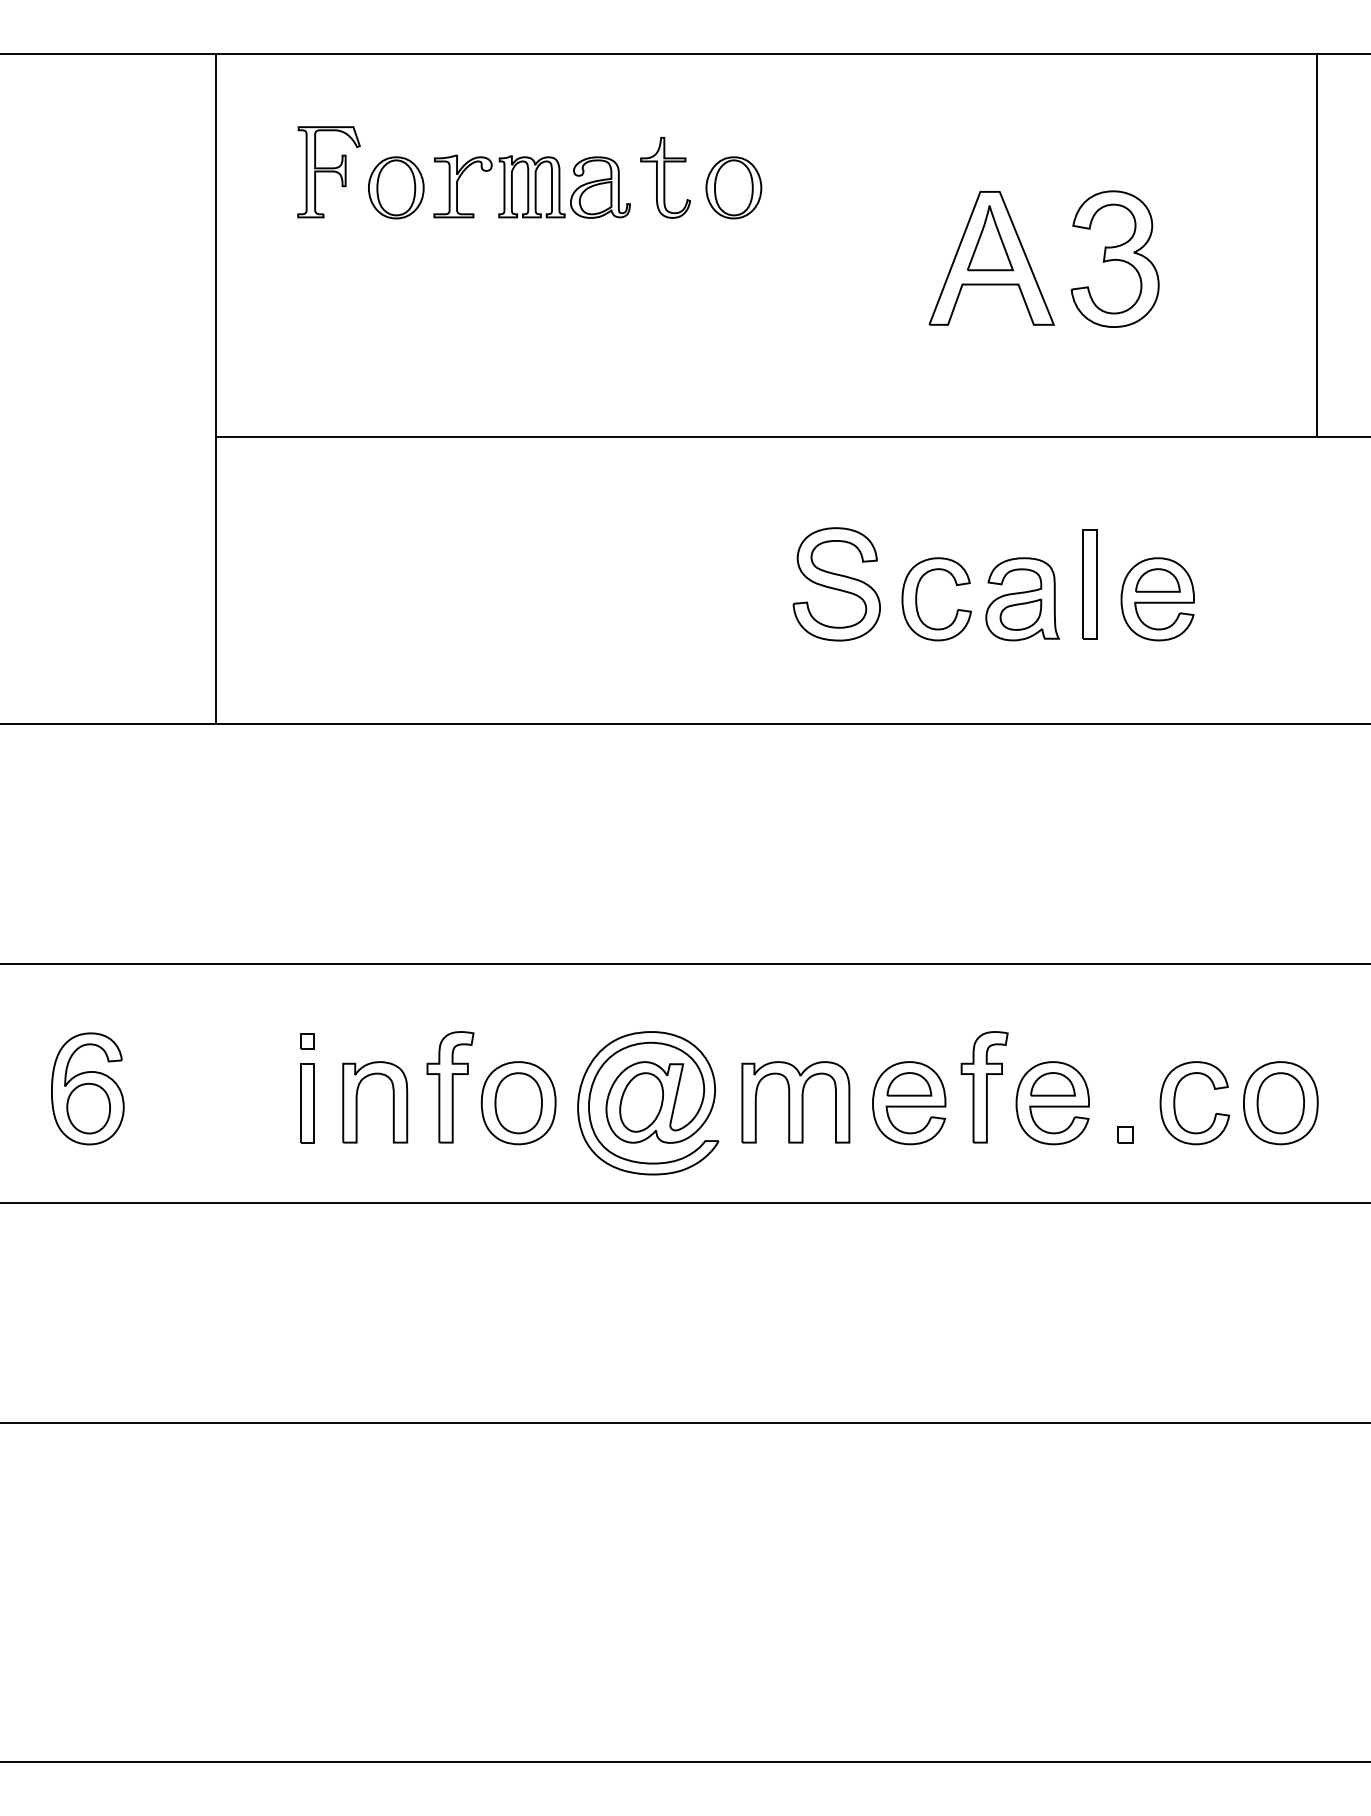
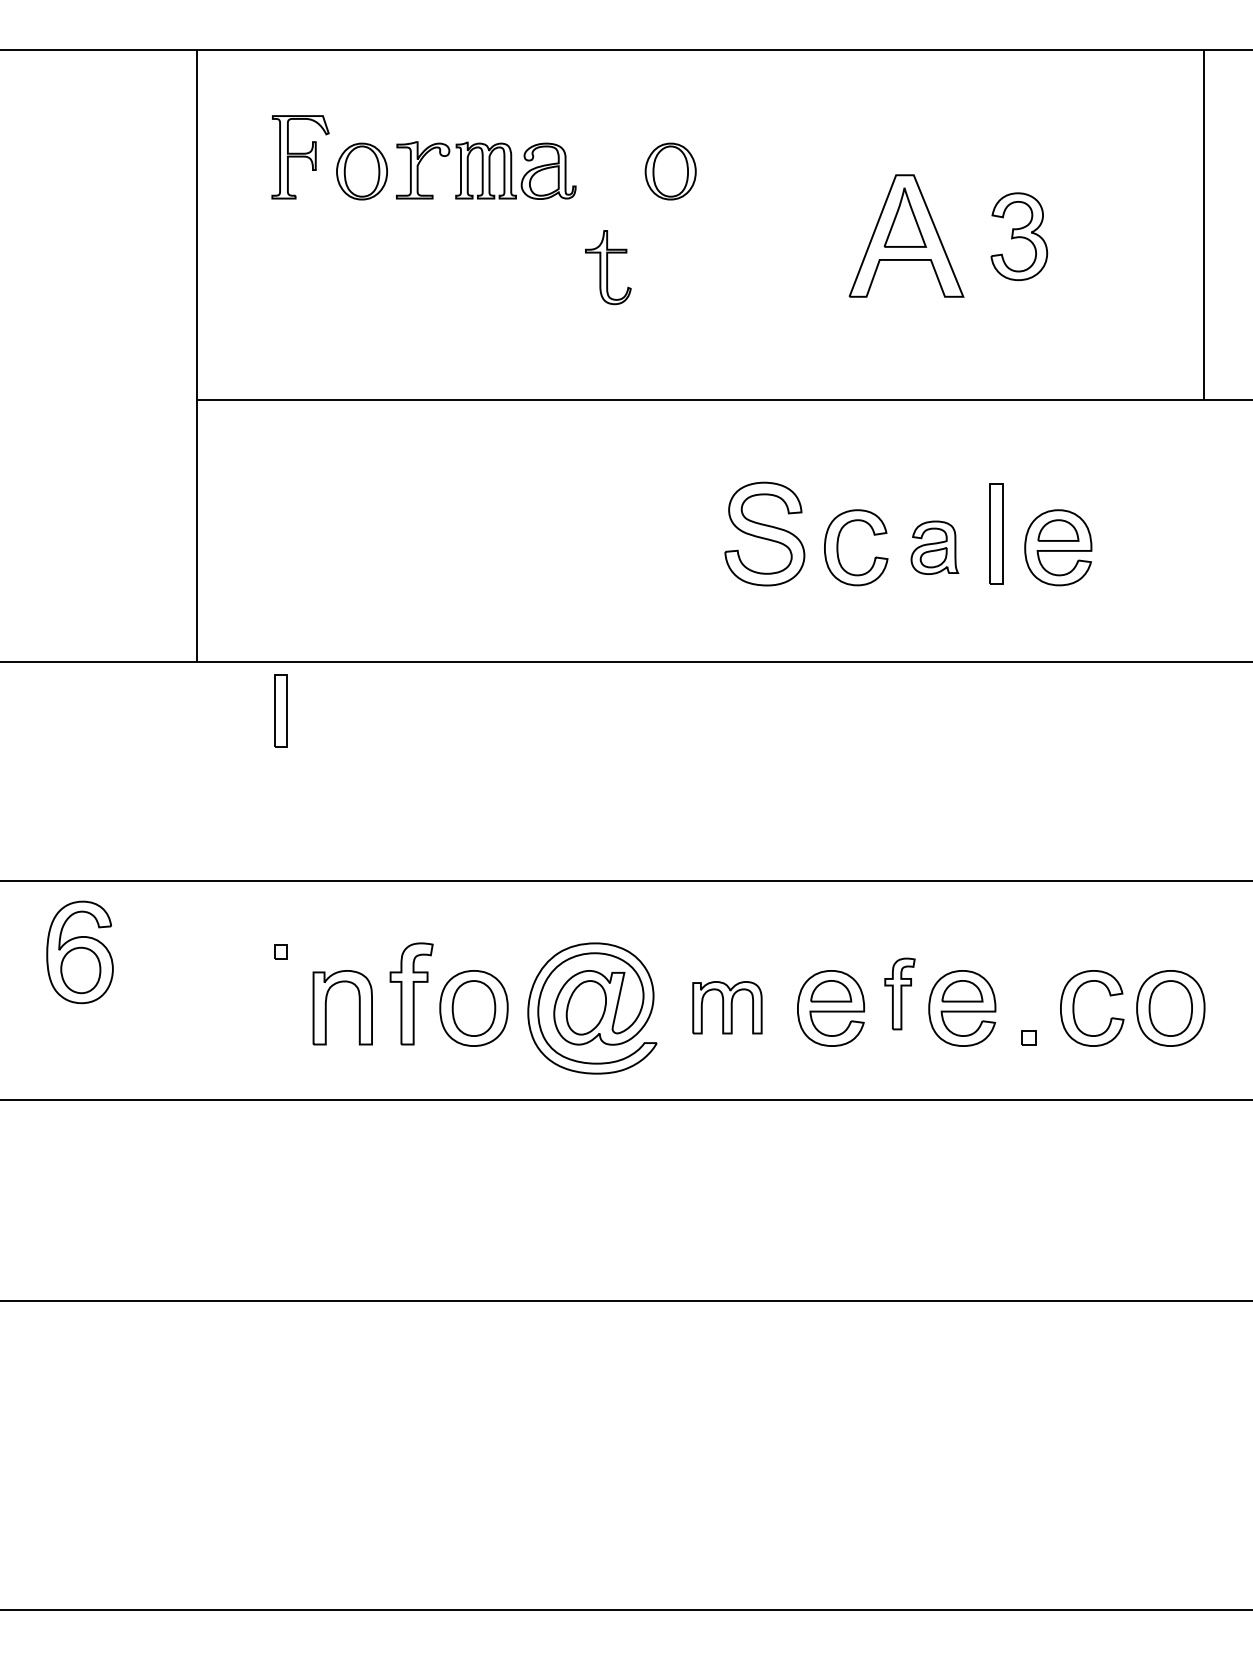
part: (665, 177) -> (608, 267), moved
part: (1114, 258) -> (1018, 236), size x0.7
part: (1022, 599) -> (934, 547), size x0.7
part: (984, 1087) -> (899, 994), size x0.7
part: (87, 1088) -> (79, 952), moved
part: (795, 1102) -> (727, 1007), size x0.7
part: (307, 1103) -> (280, 711), moved

